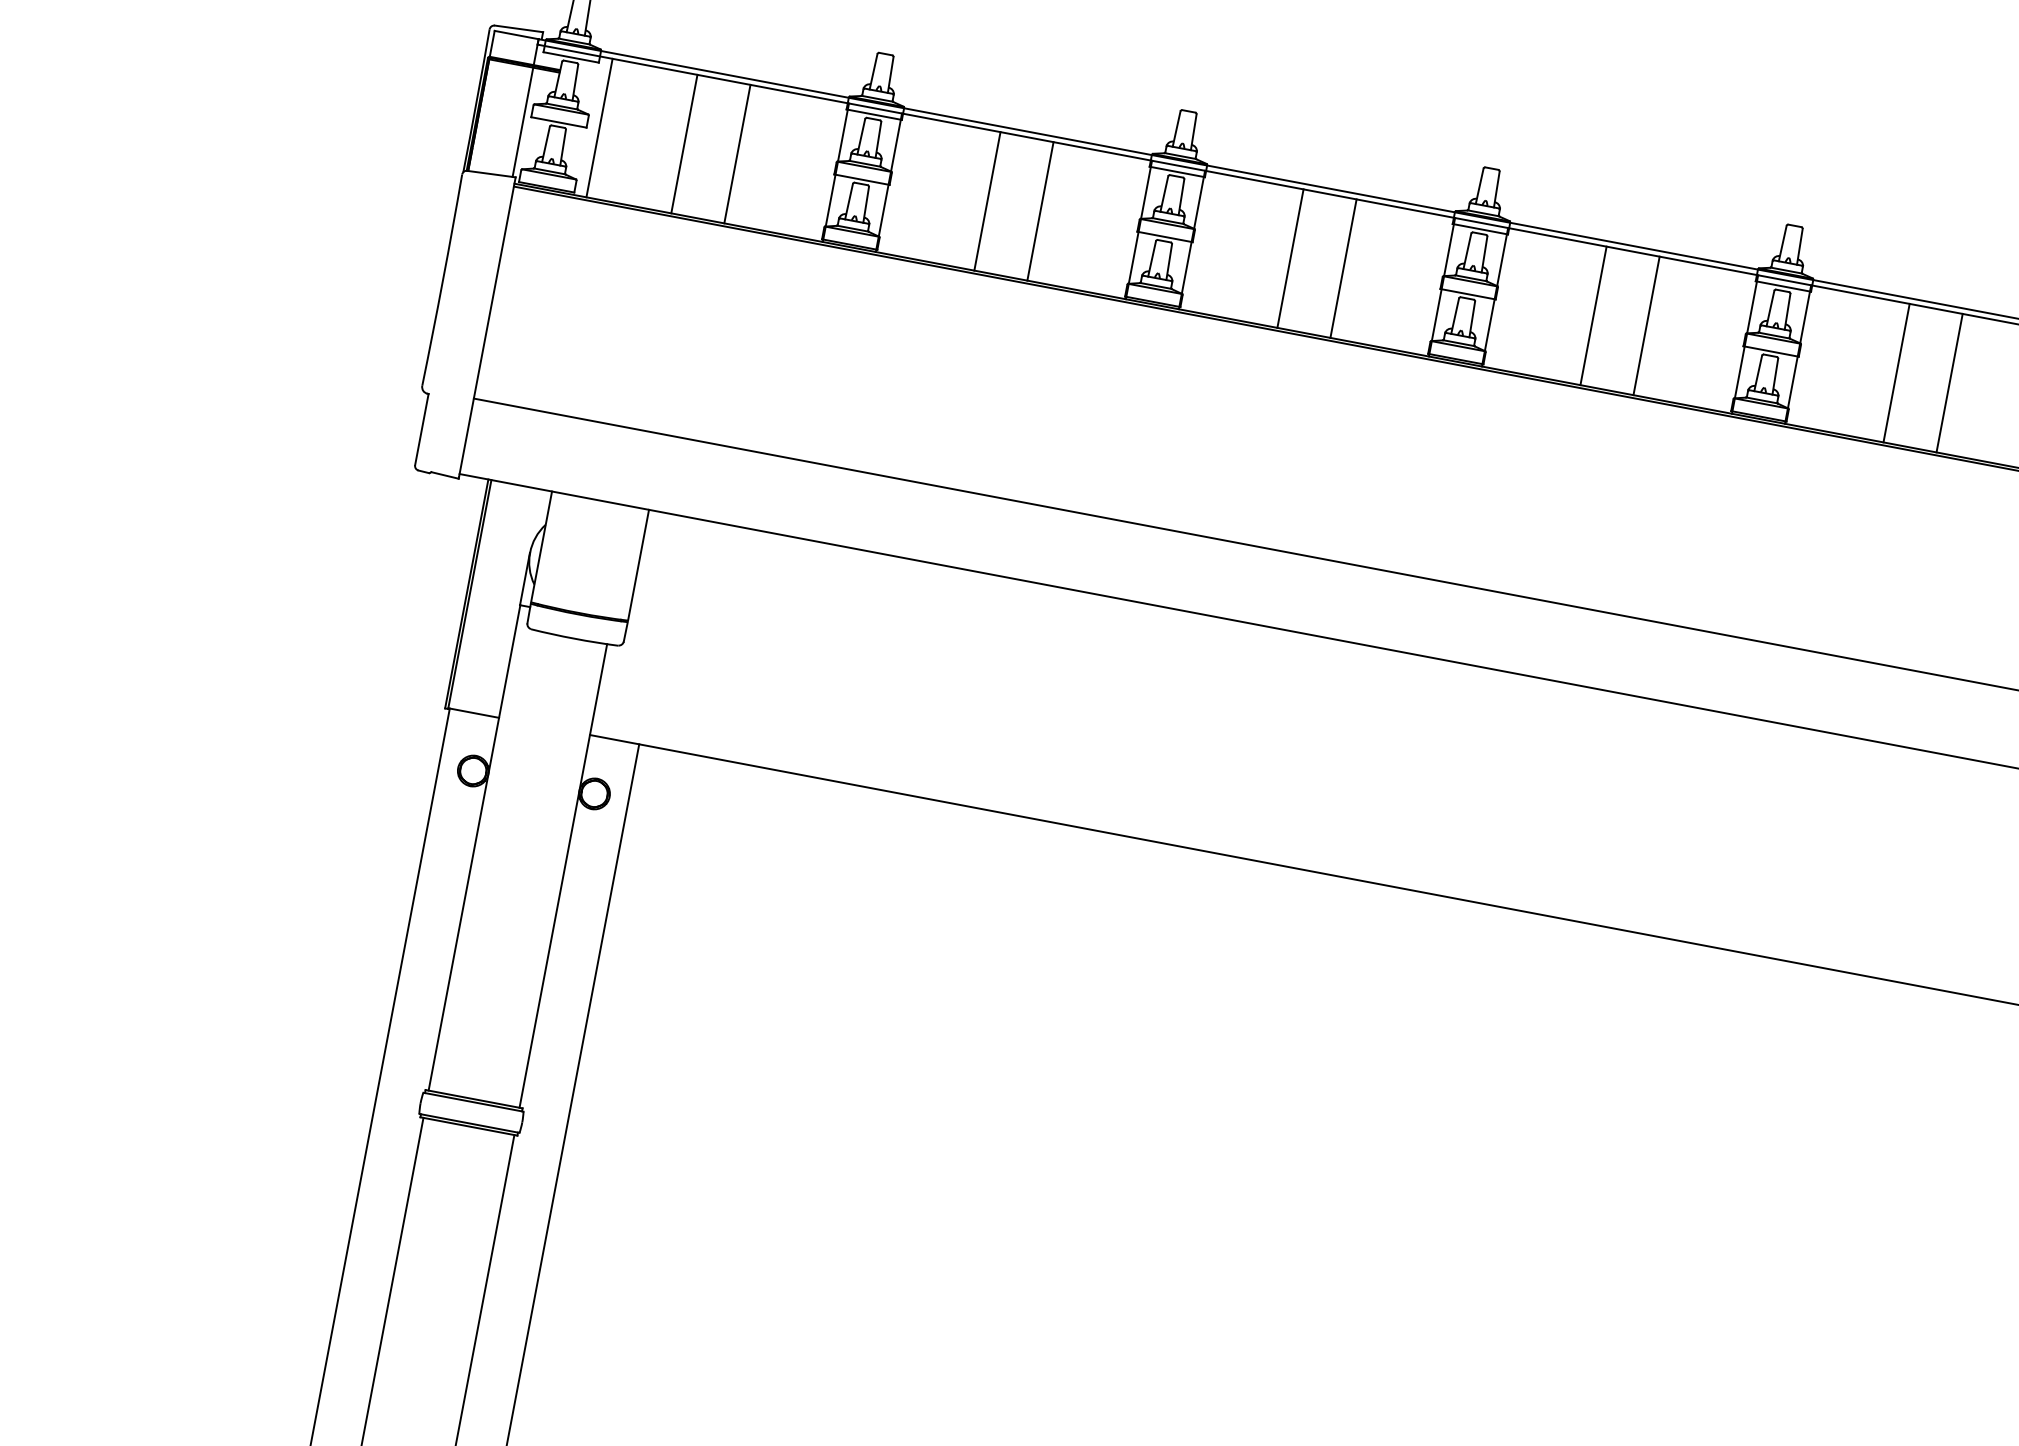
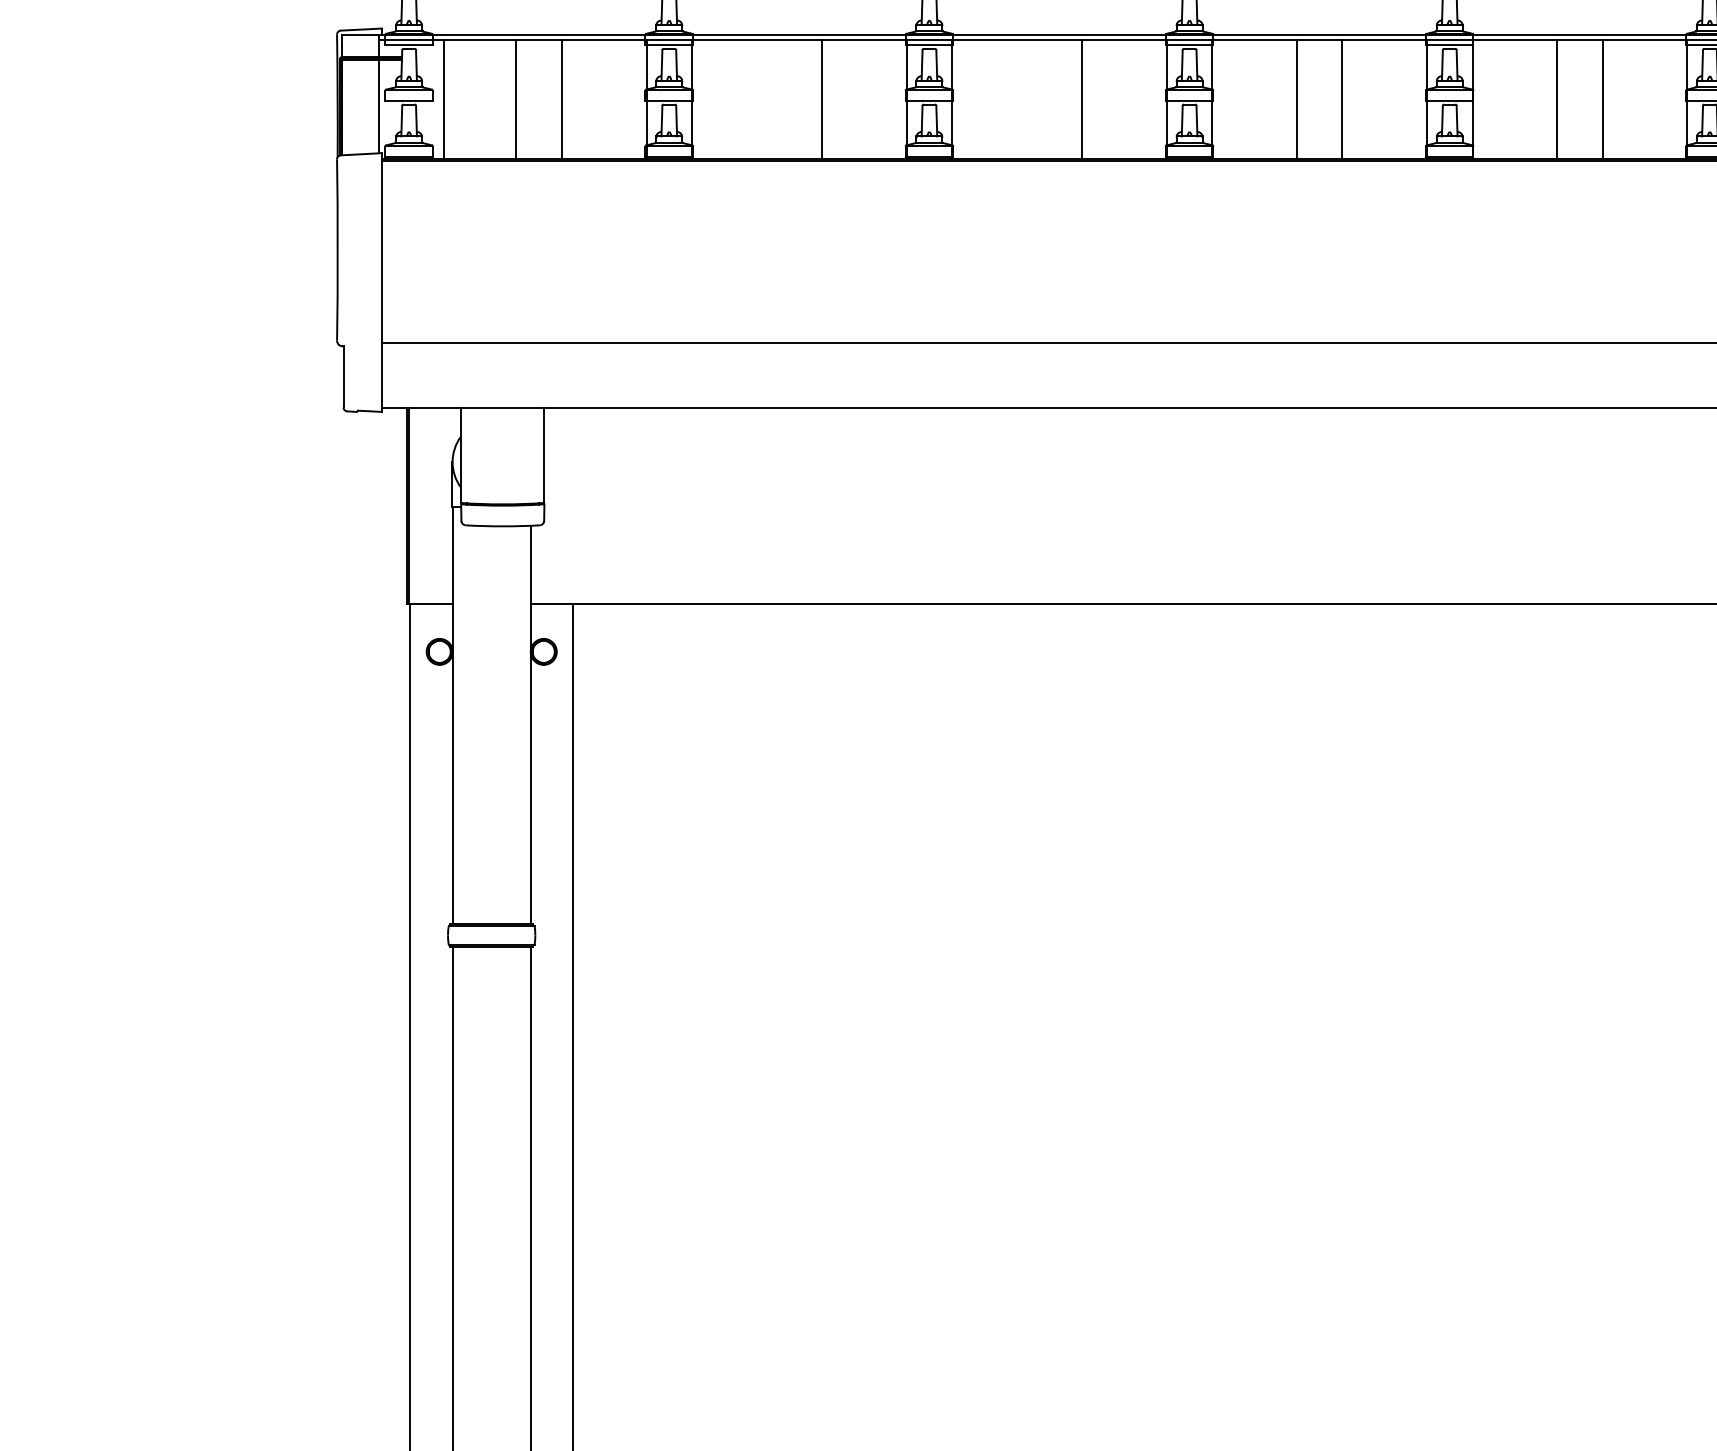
line: (987, 200) -> (776, 98), removed
line: (1290, 257) -> (1036, 98), removed

